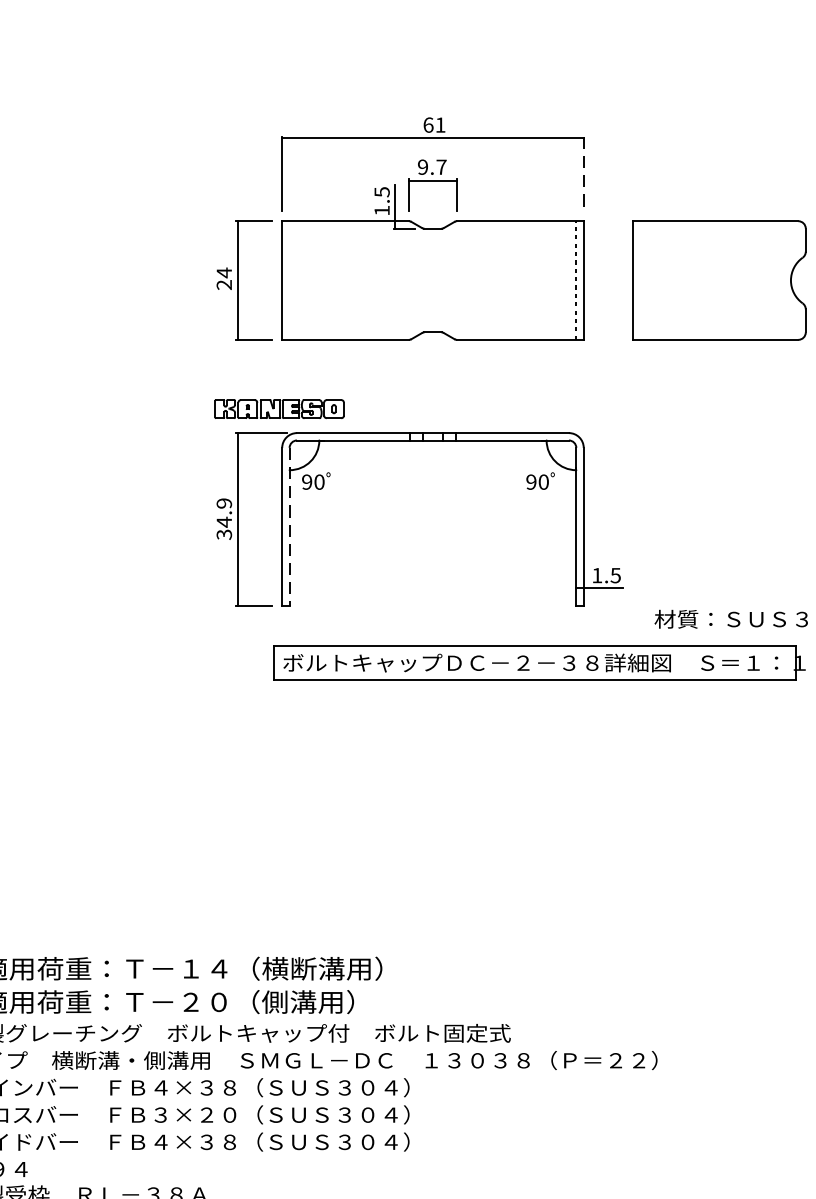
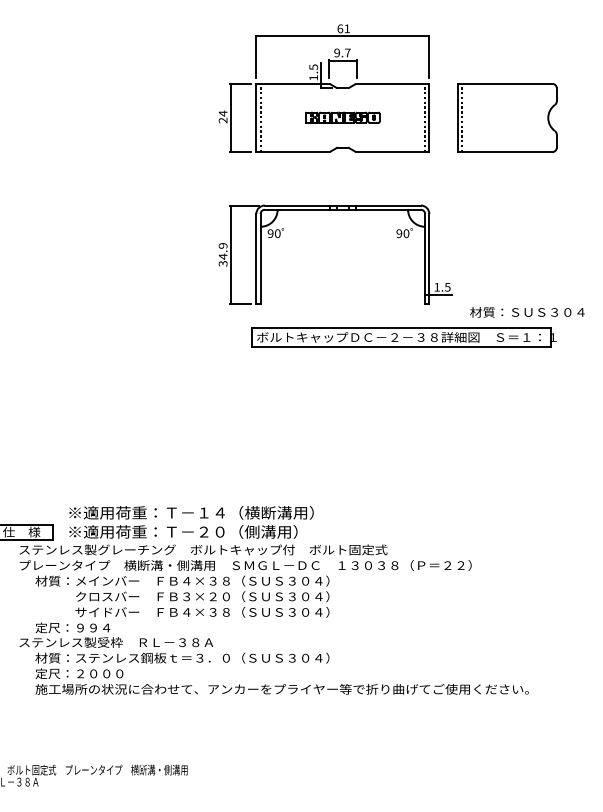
line: (583, 175) -> (429, 57), dashed -> solid
line: (289, 279) -> (260, 117), added
line: (641, 279) -> (462, 117), added
part: (278, 408) -> (342, 117), moved
line: (289, 527) -> (260, 259), dashed -> solid

